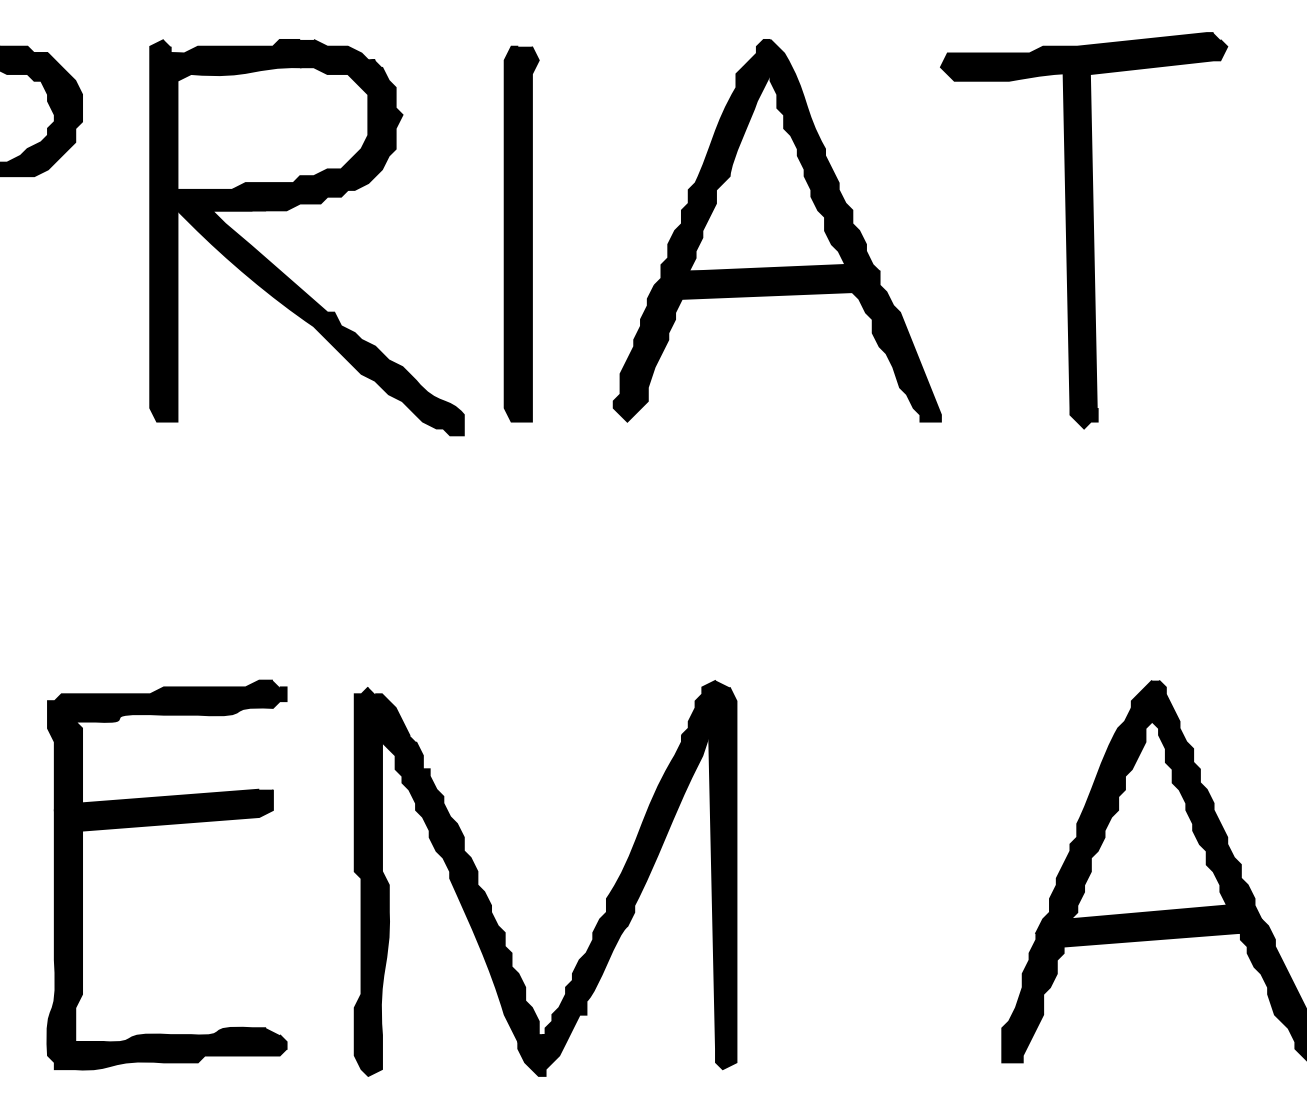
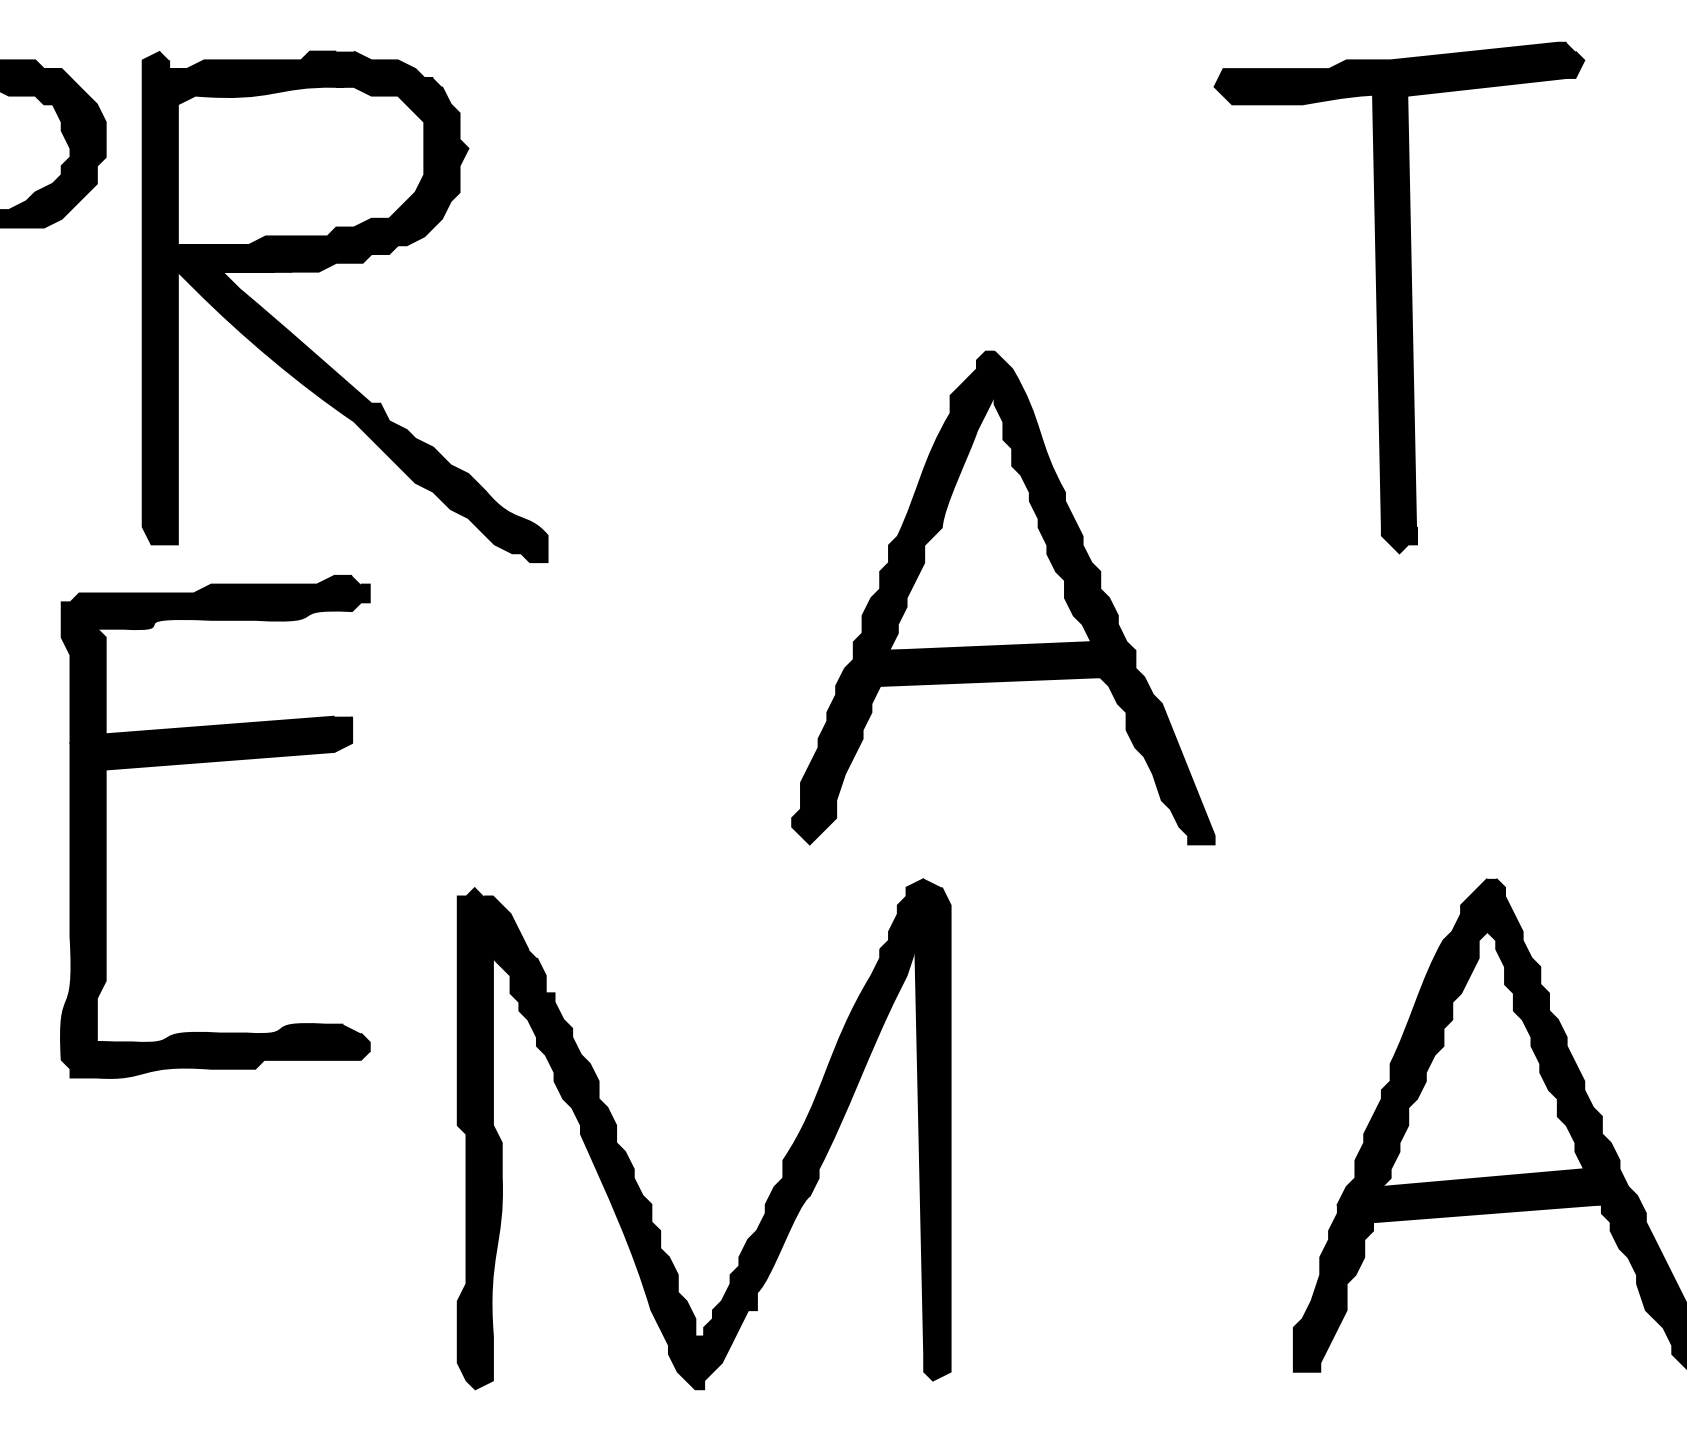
part: (291, 208) -> (325, 269), moved
part: (777, 230) -> (1003, 597), moved
part: (521, 234) -> (673, 302), removed
part: (165, 825) -> (213, 762), moved

